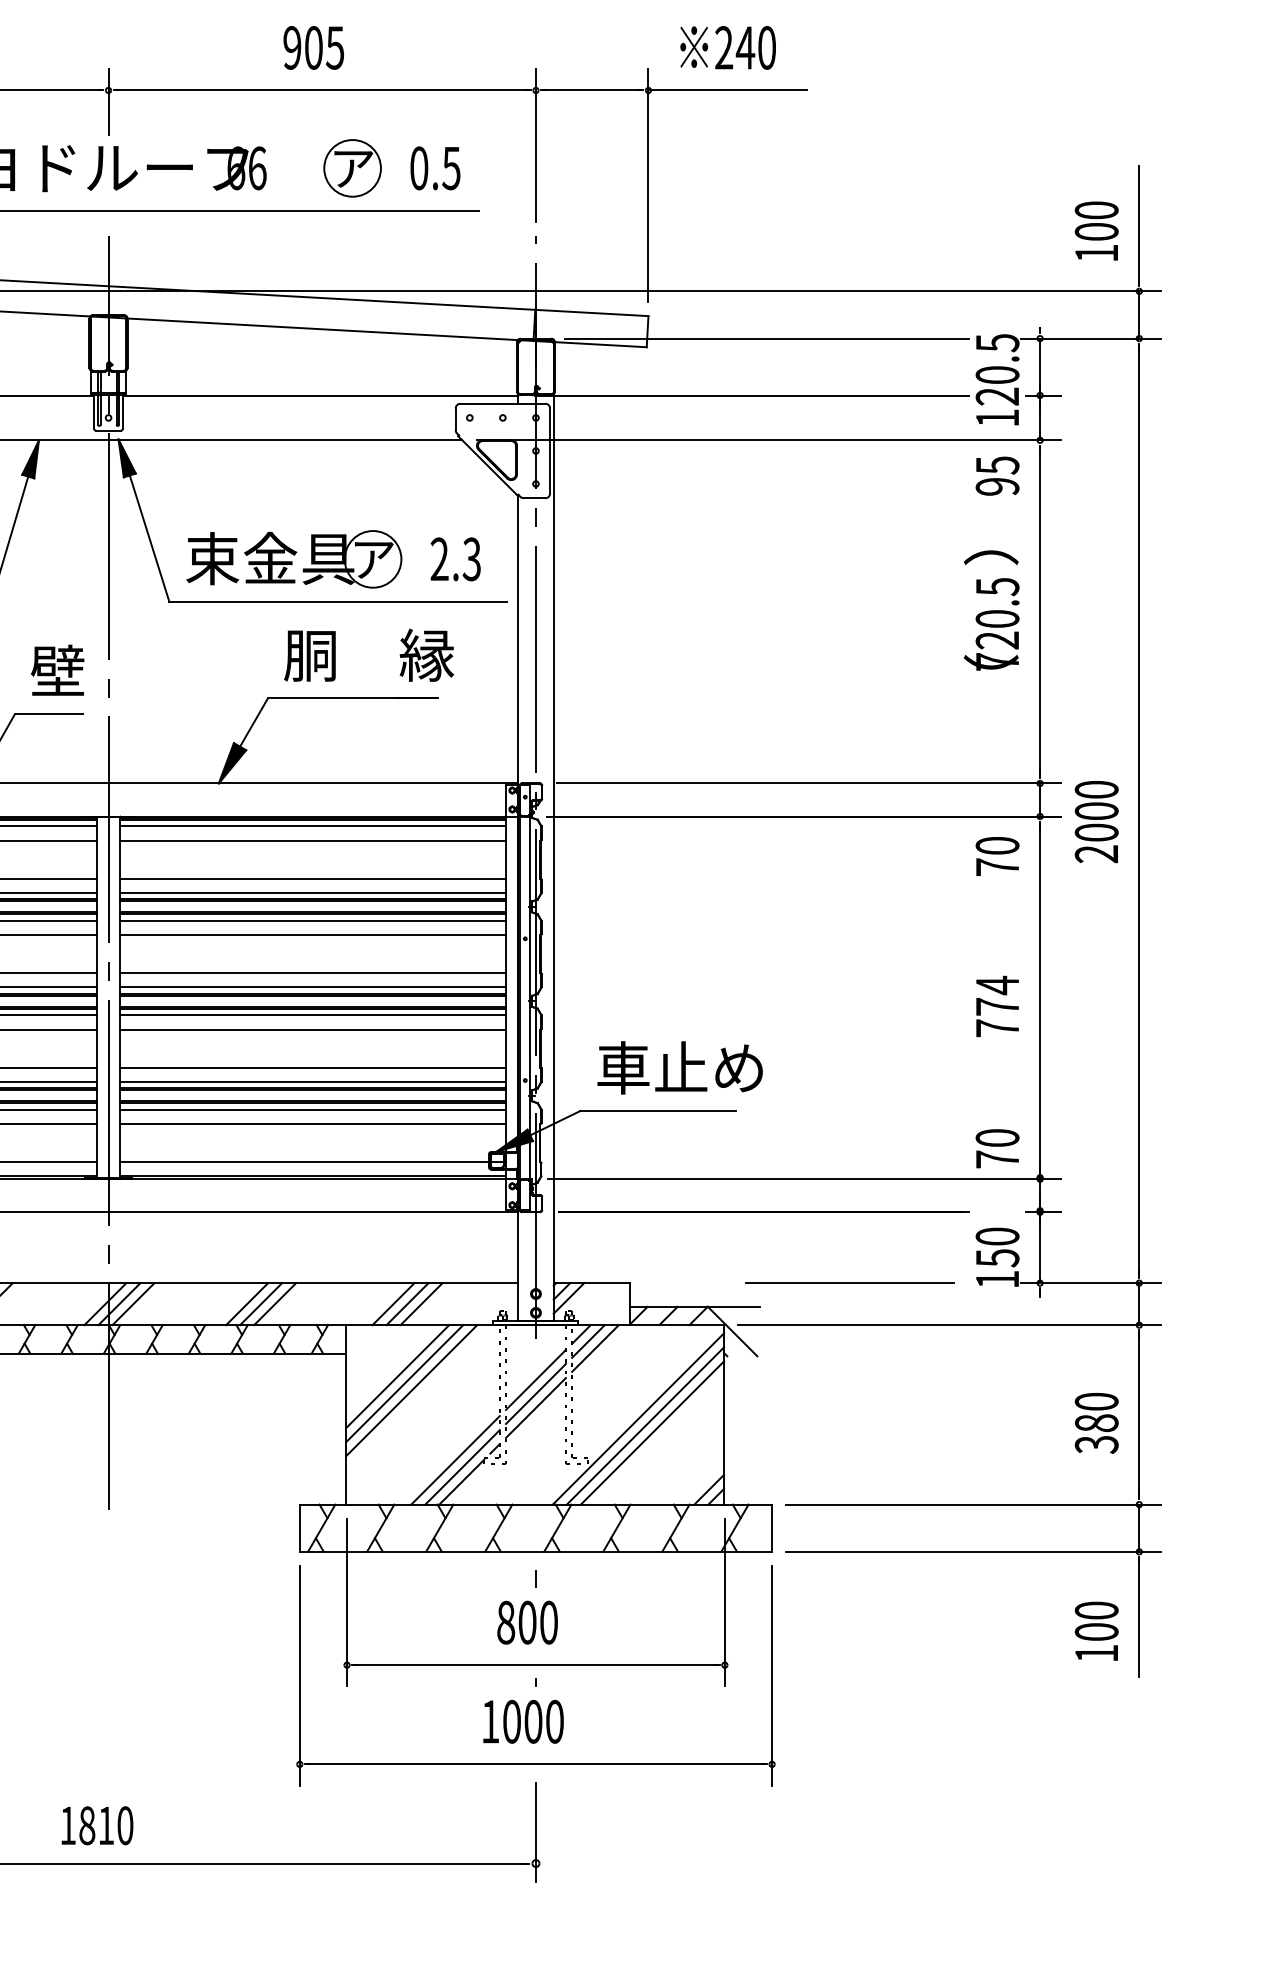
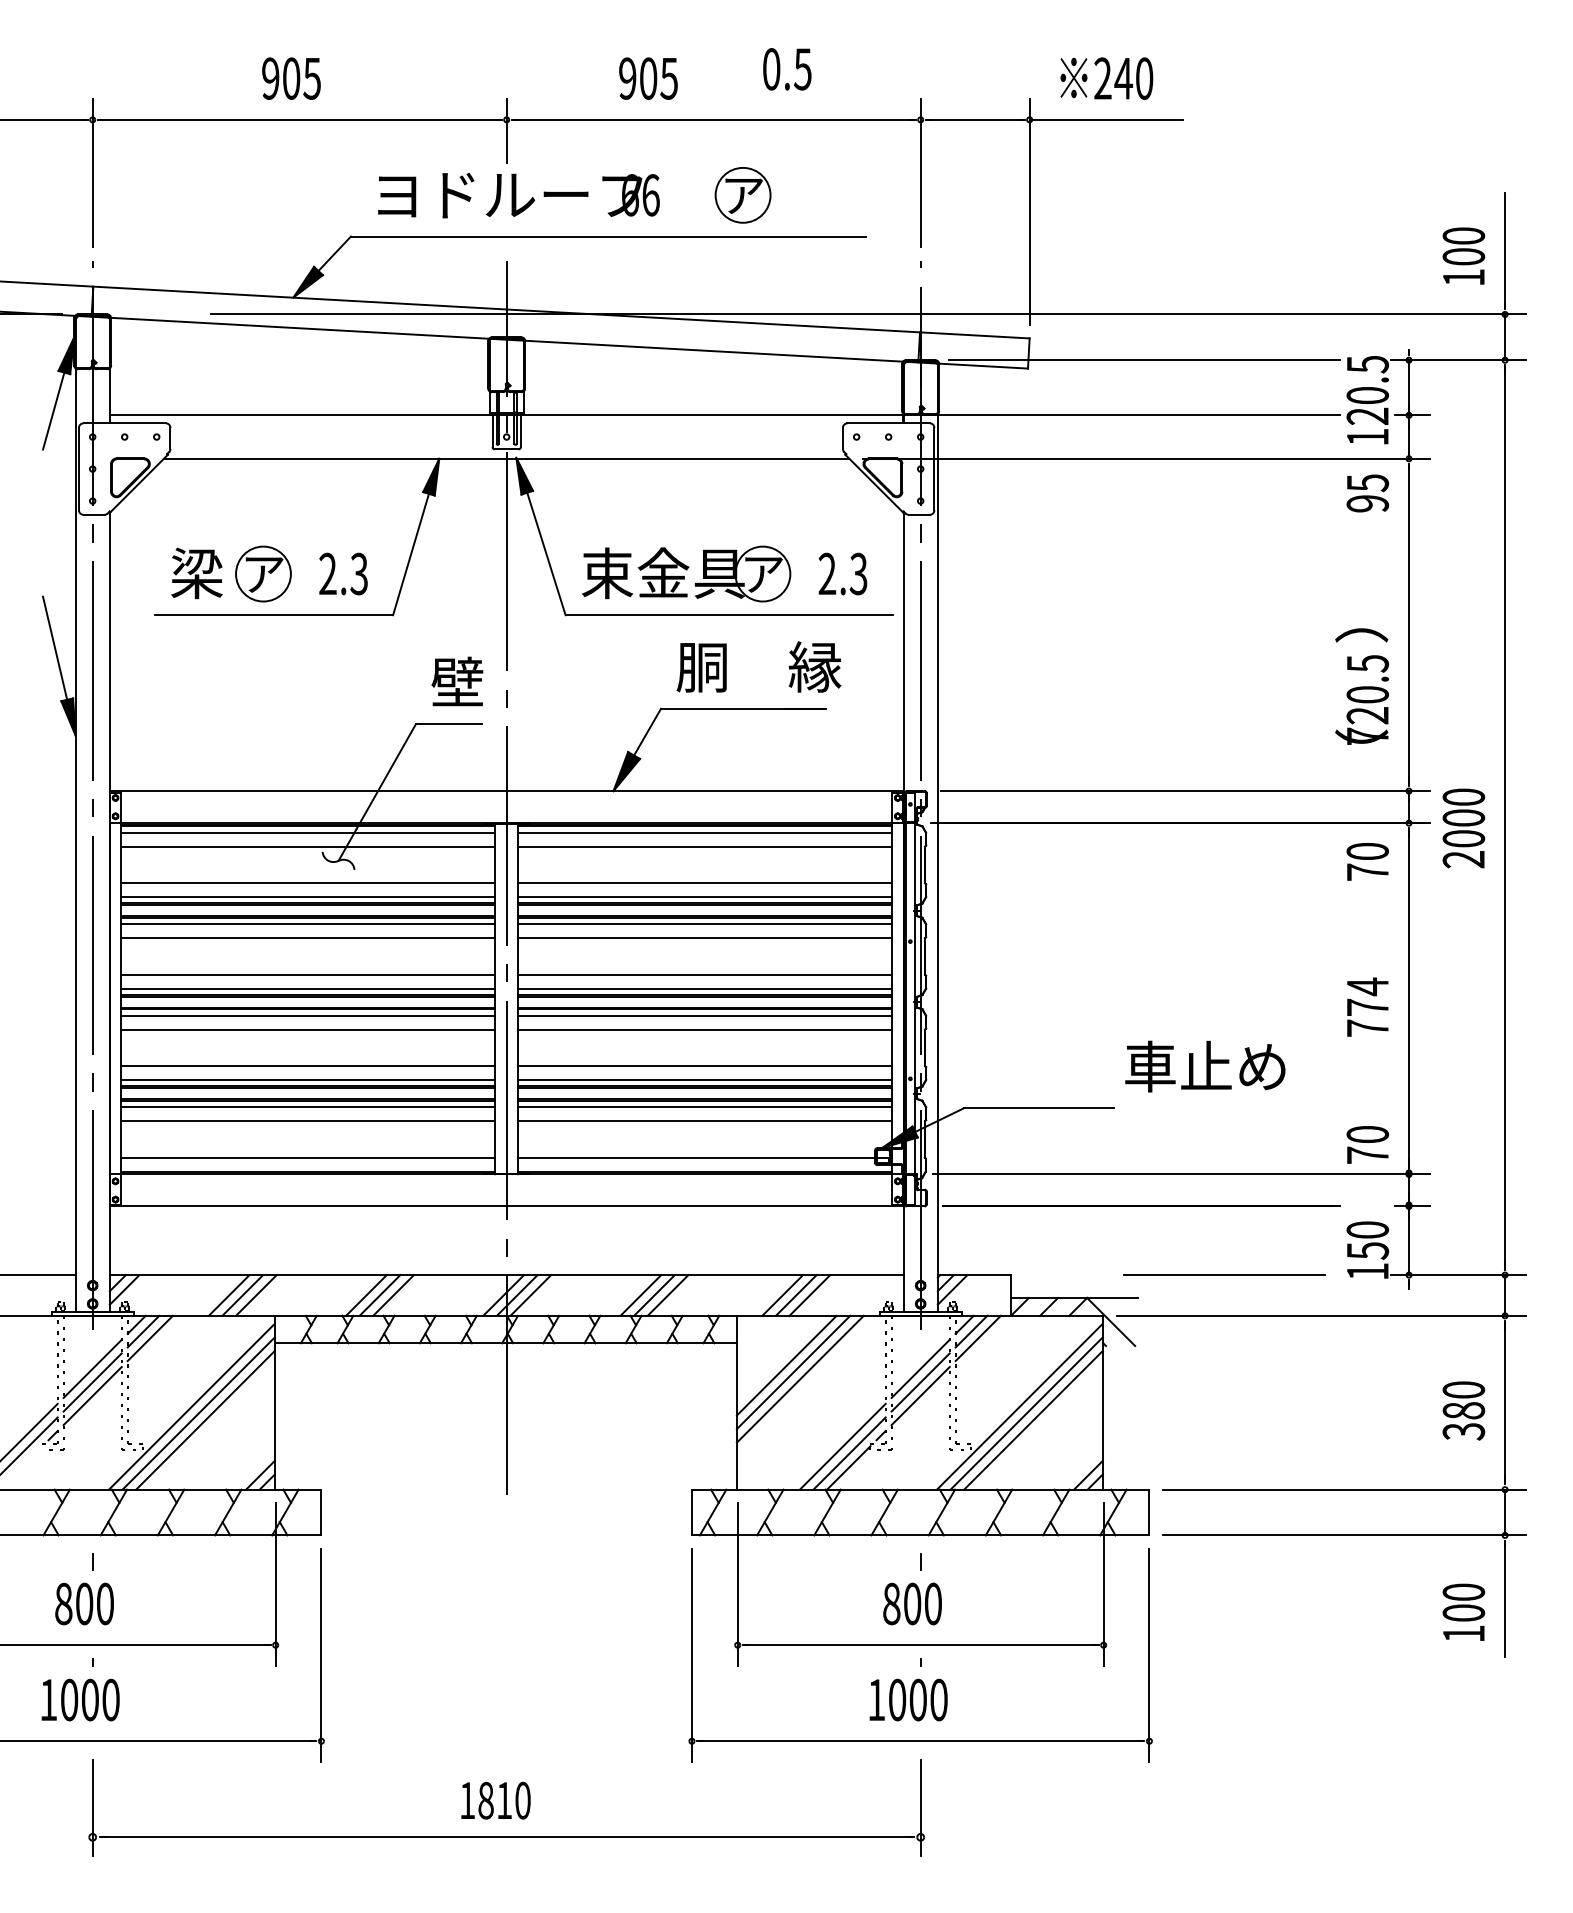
text: (313, 47) -> (648, 78), moved
text: (435, 168) -> (787, 69), moved
text: (992, 610) -> (1362, 686), moved
text: (680, 1067) -> (1205, 1066), moved

